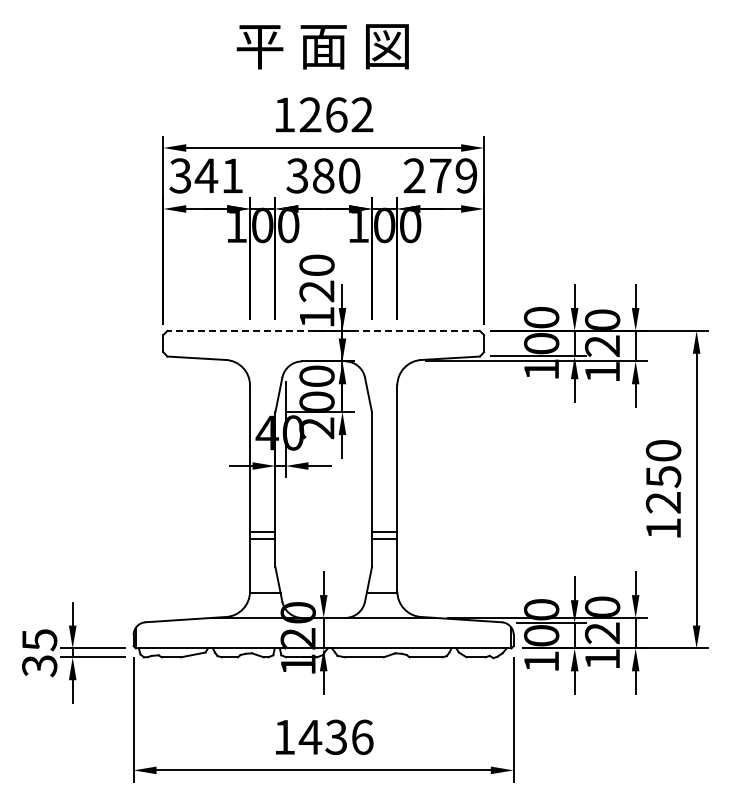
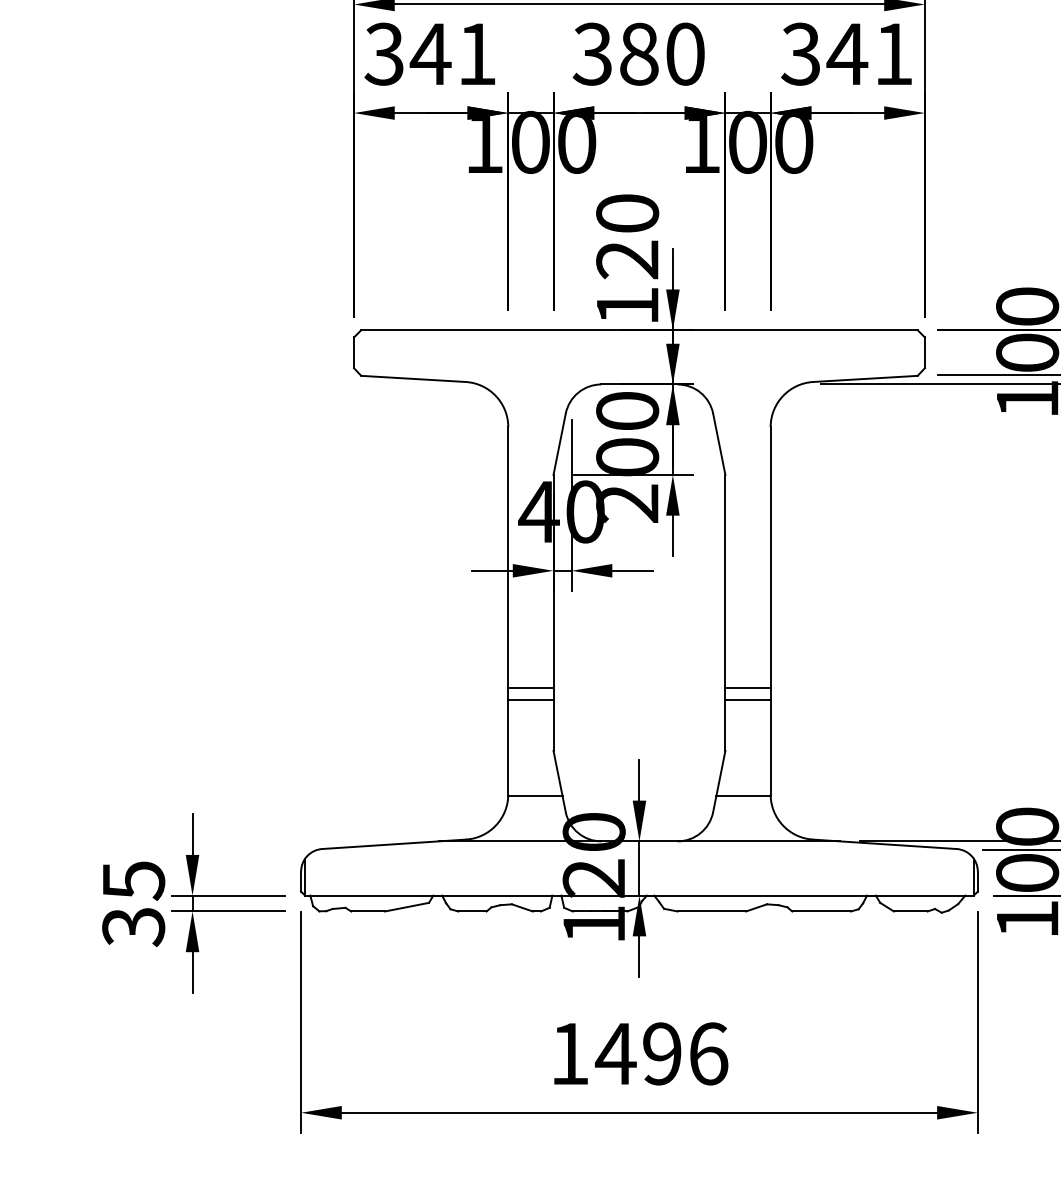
text: (440, 175) -> (847, 53), 279 -> 341
line: (323, 330) -> (639, 329), dashed -> solid
text: (336, 736) -> (662, 1052), 1436 -> 1496

